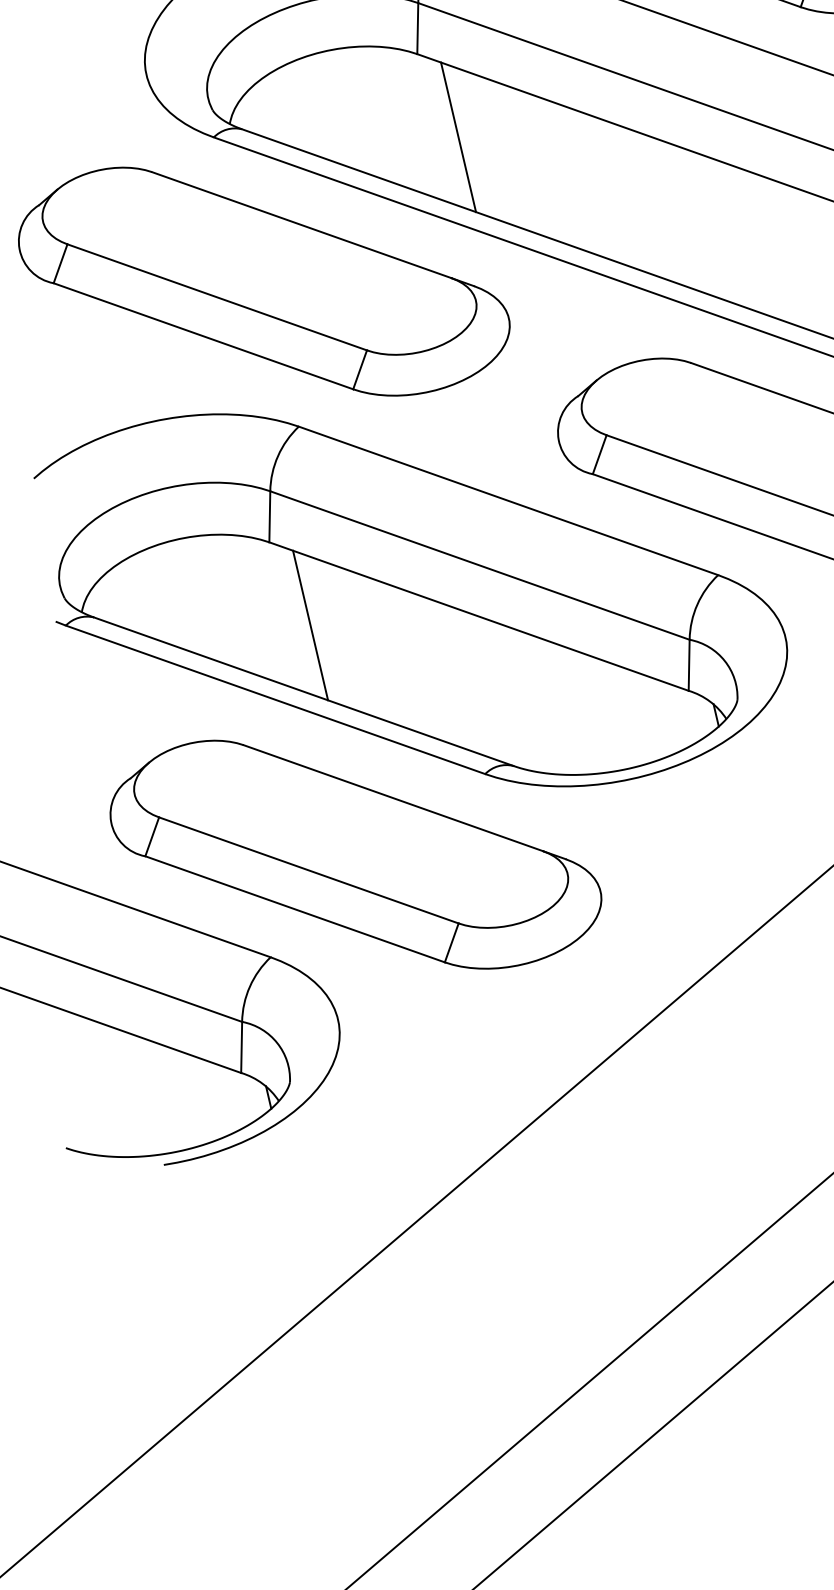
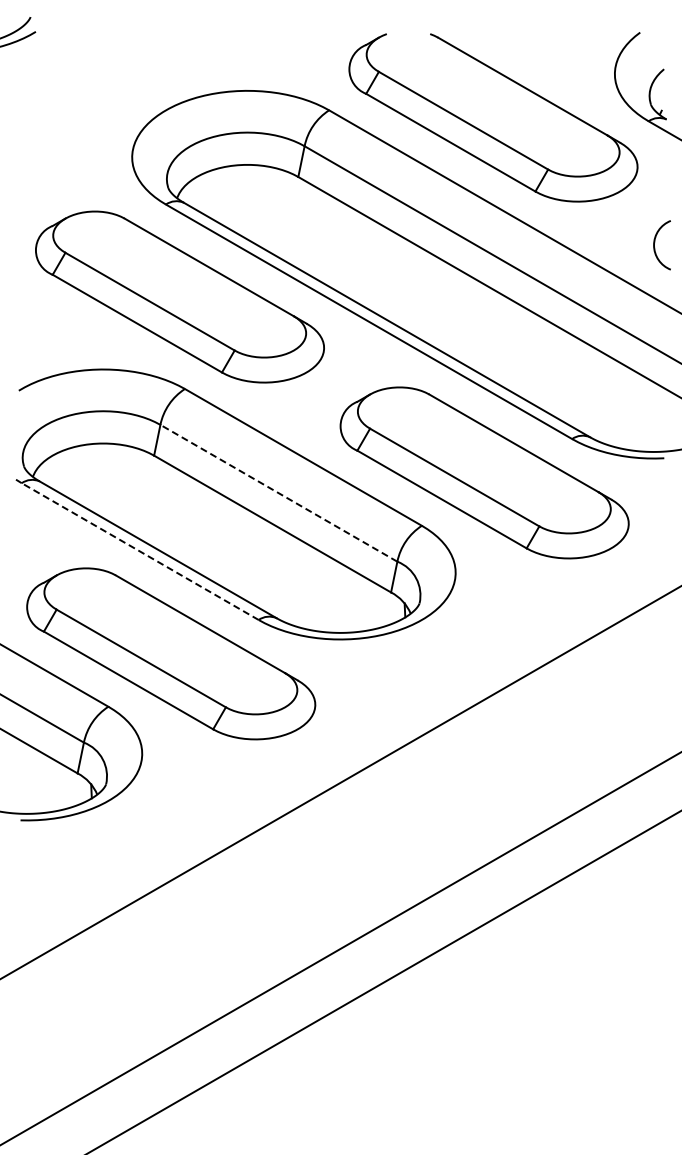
line: (457, 136) -> (313, 231), removed
line: (479, 565) -> (278, 493), solid -> dashed
line: (310, 625) -> (169, 510), removed
line: (275, 699) -> (140, 551), solid -> dashed

